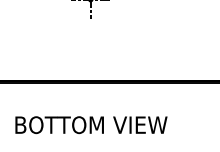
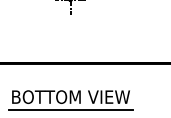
line: (90, 142) -> (70, 110), added

